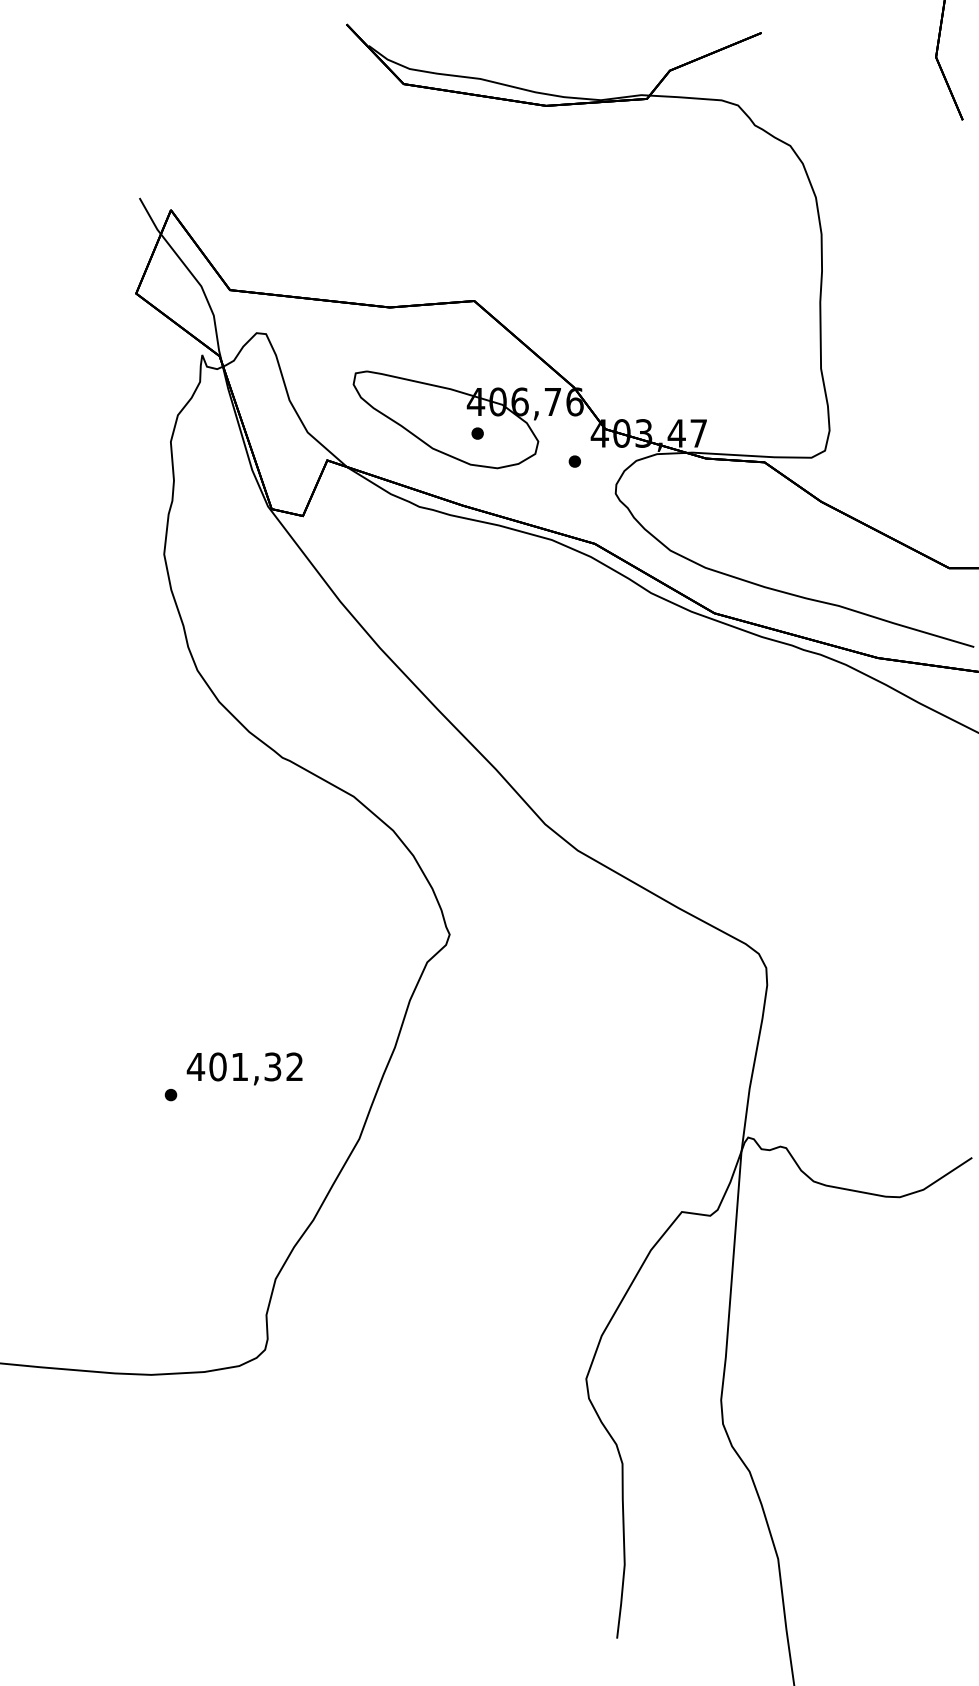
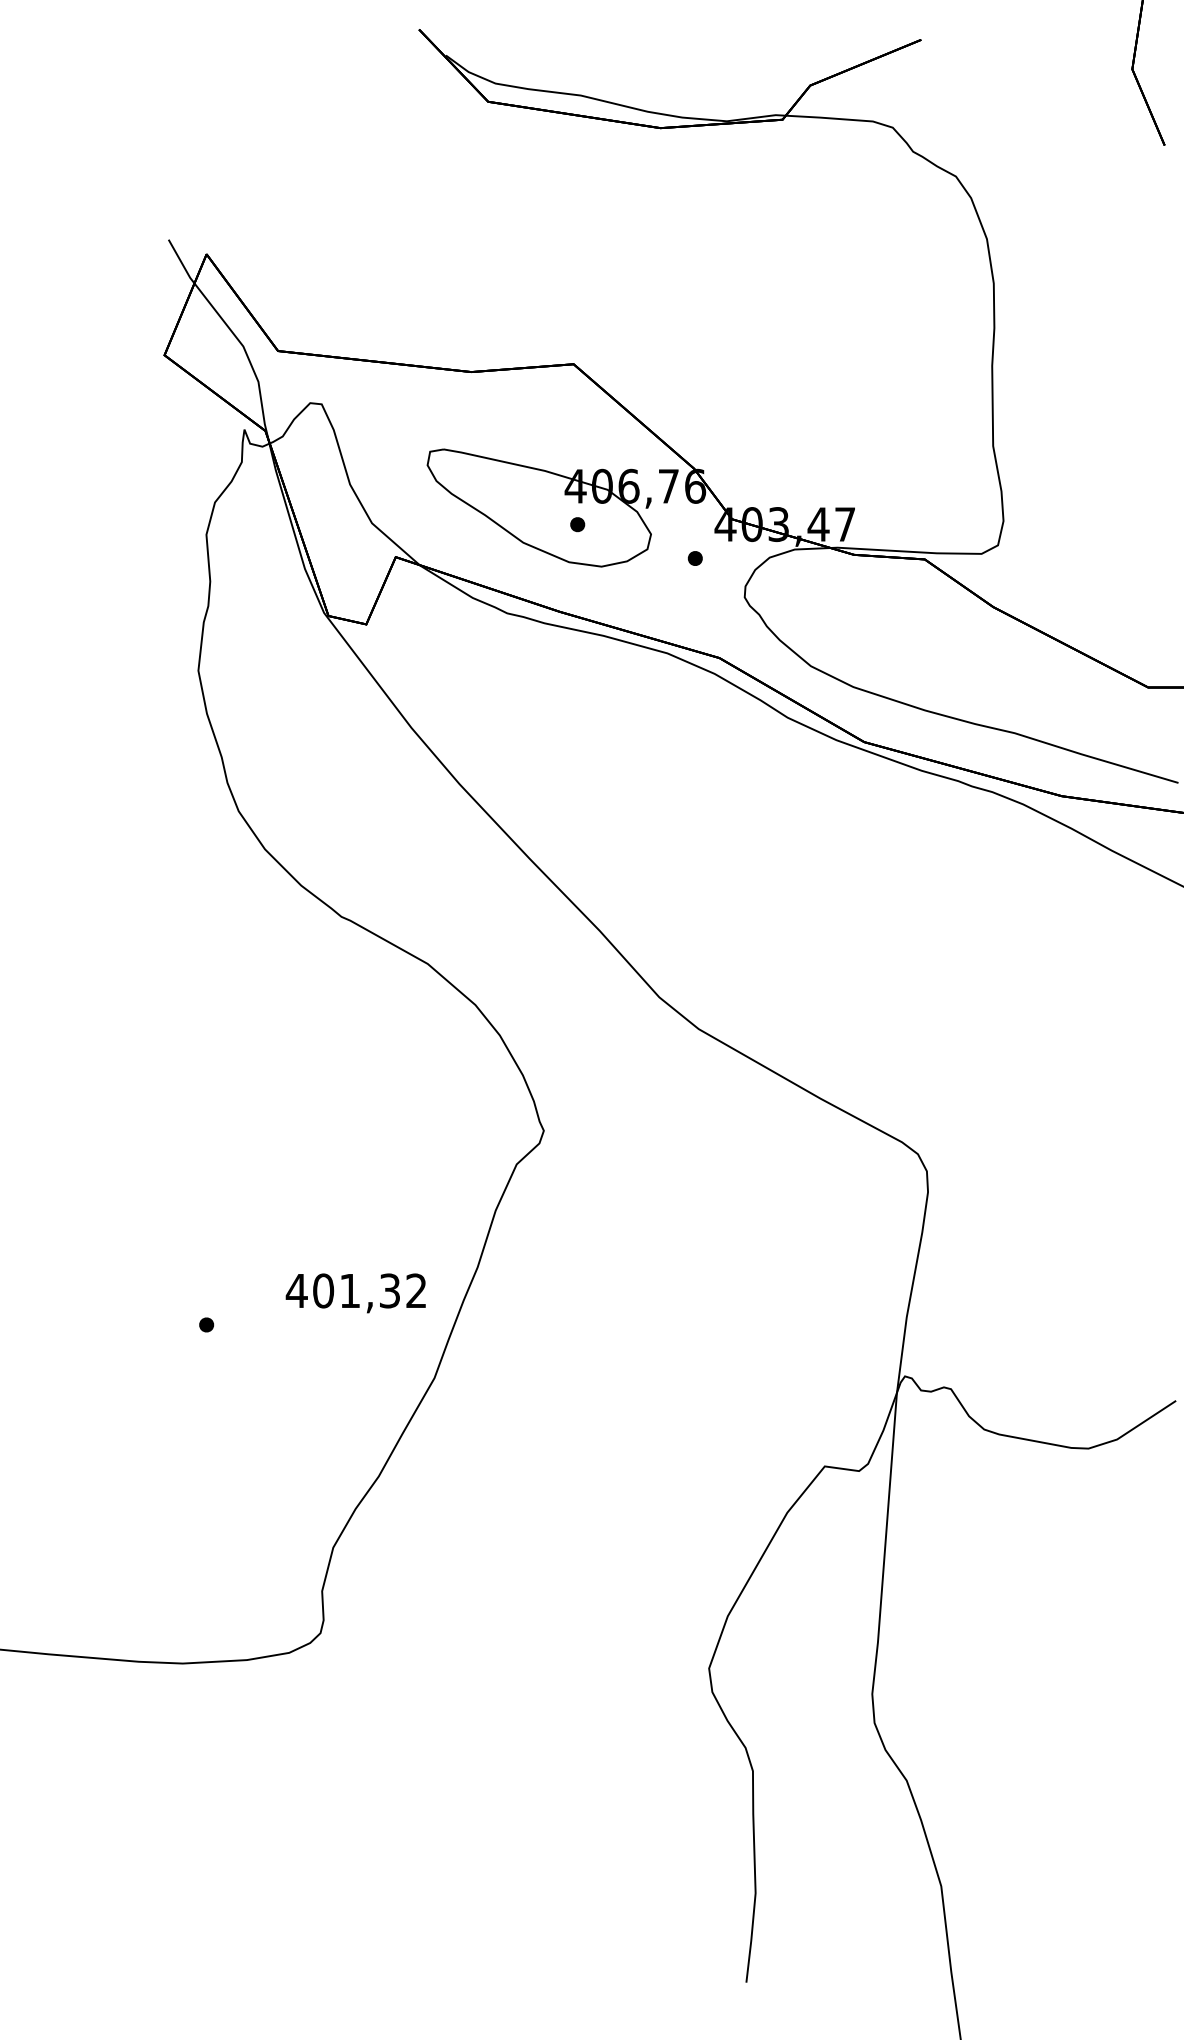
text: (244, 1069) -> (355, 1293), moved

